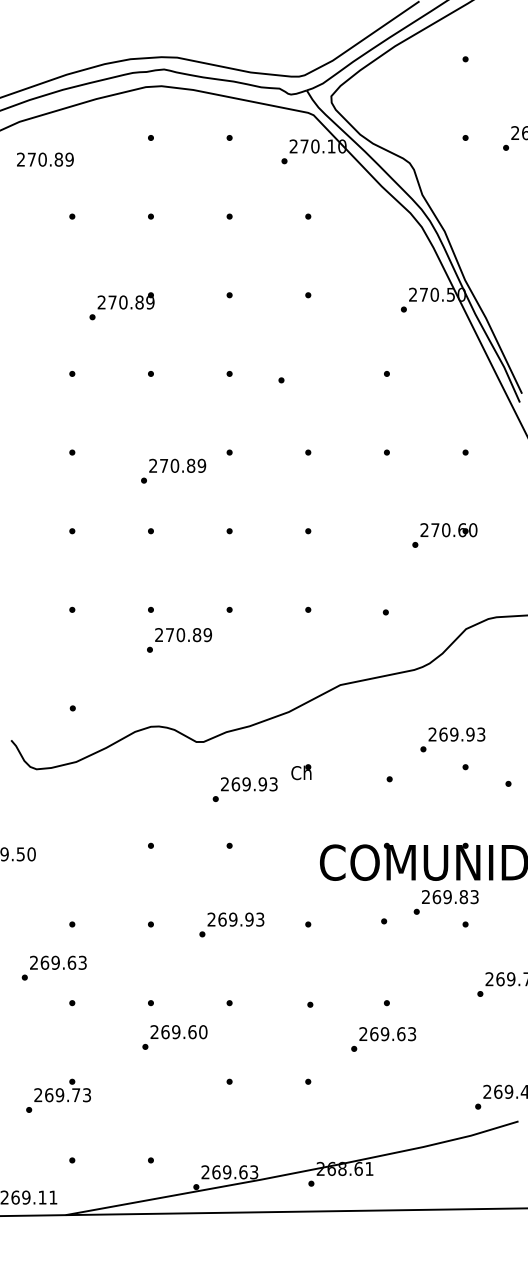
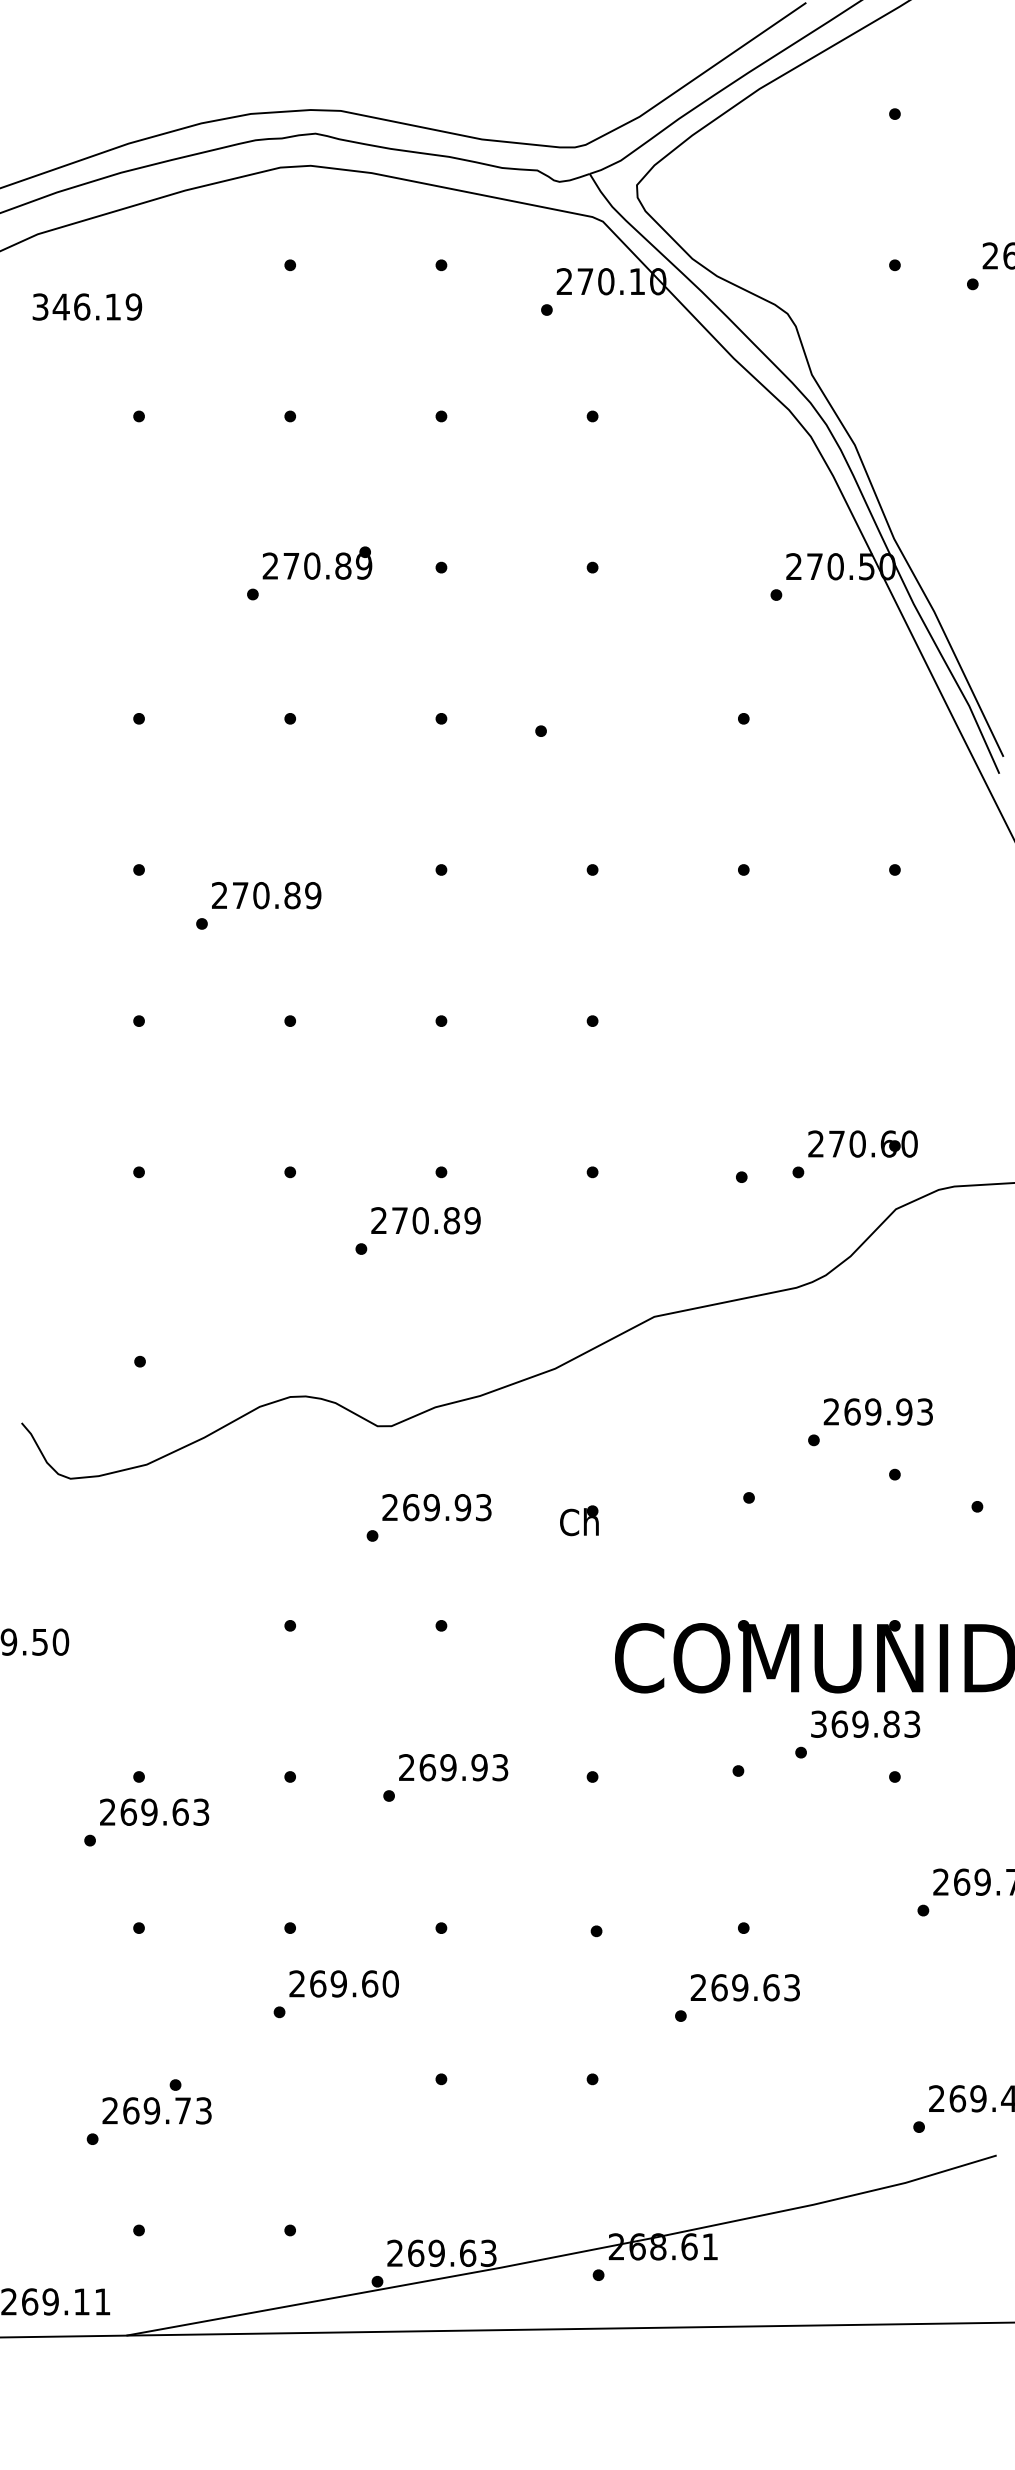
text: (40, 159) -> (77, 306), 270.89 -> 346.19
text: (121, 306) -> (308, 573), moved
text: (173, 470) -> (258, 904), moved
text: (444, 535) -> (854, 1154), moved
text: (179, 640) -> (418, 1231), moved
text: (301, 772) -> (579, 1521), moved
text: (244, 789) -> (427, 1517), moved
text: (425, 897) -> (817, 1725), 269.83 -> 369.83
text: (53, 967) -> (145, 1821), moved
text: (58, 1095) -> (149, 2111), moved

